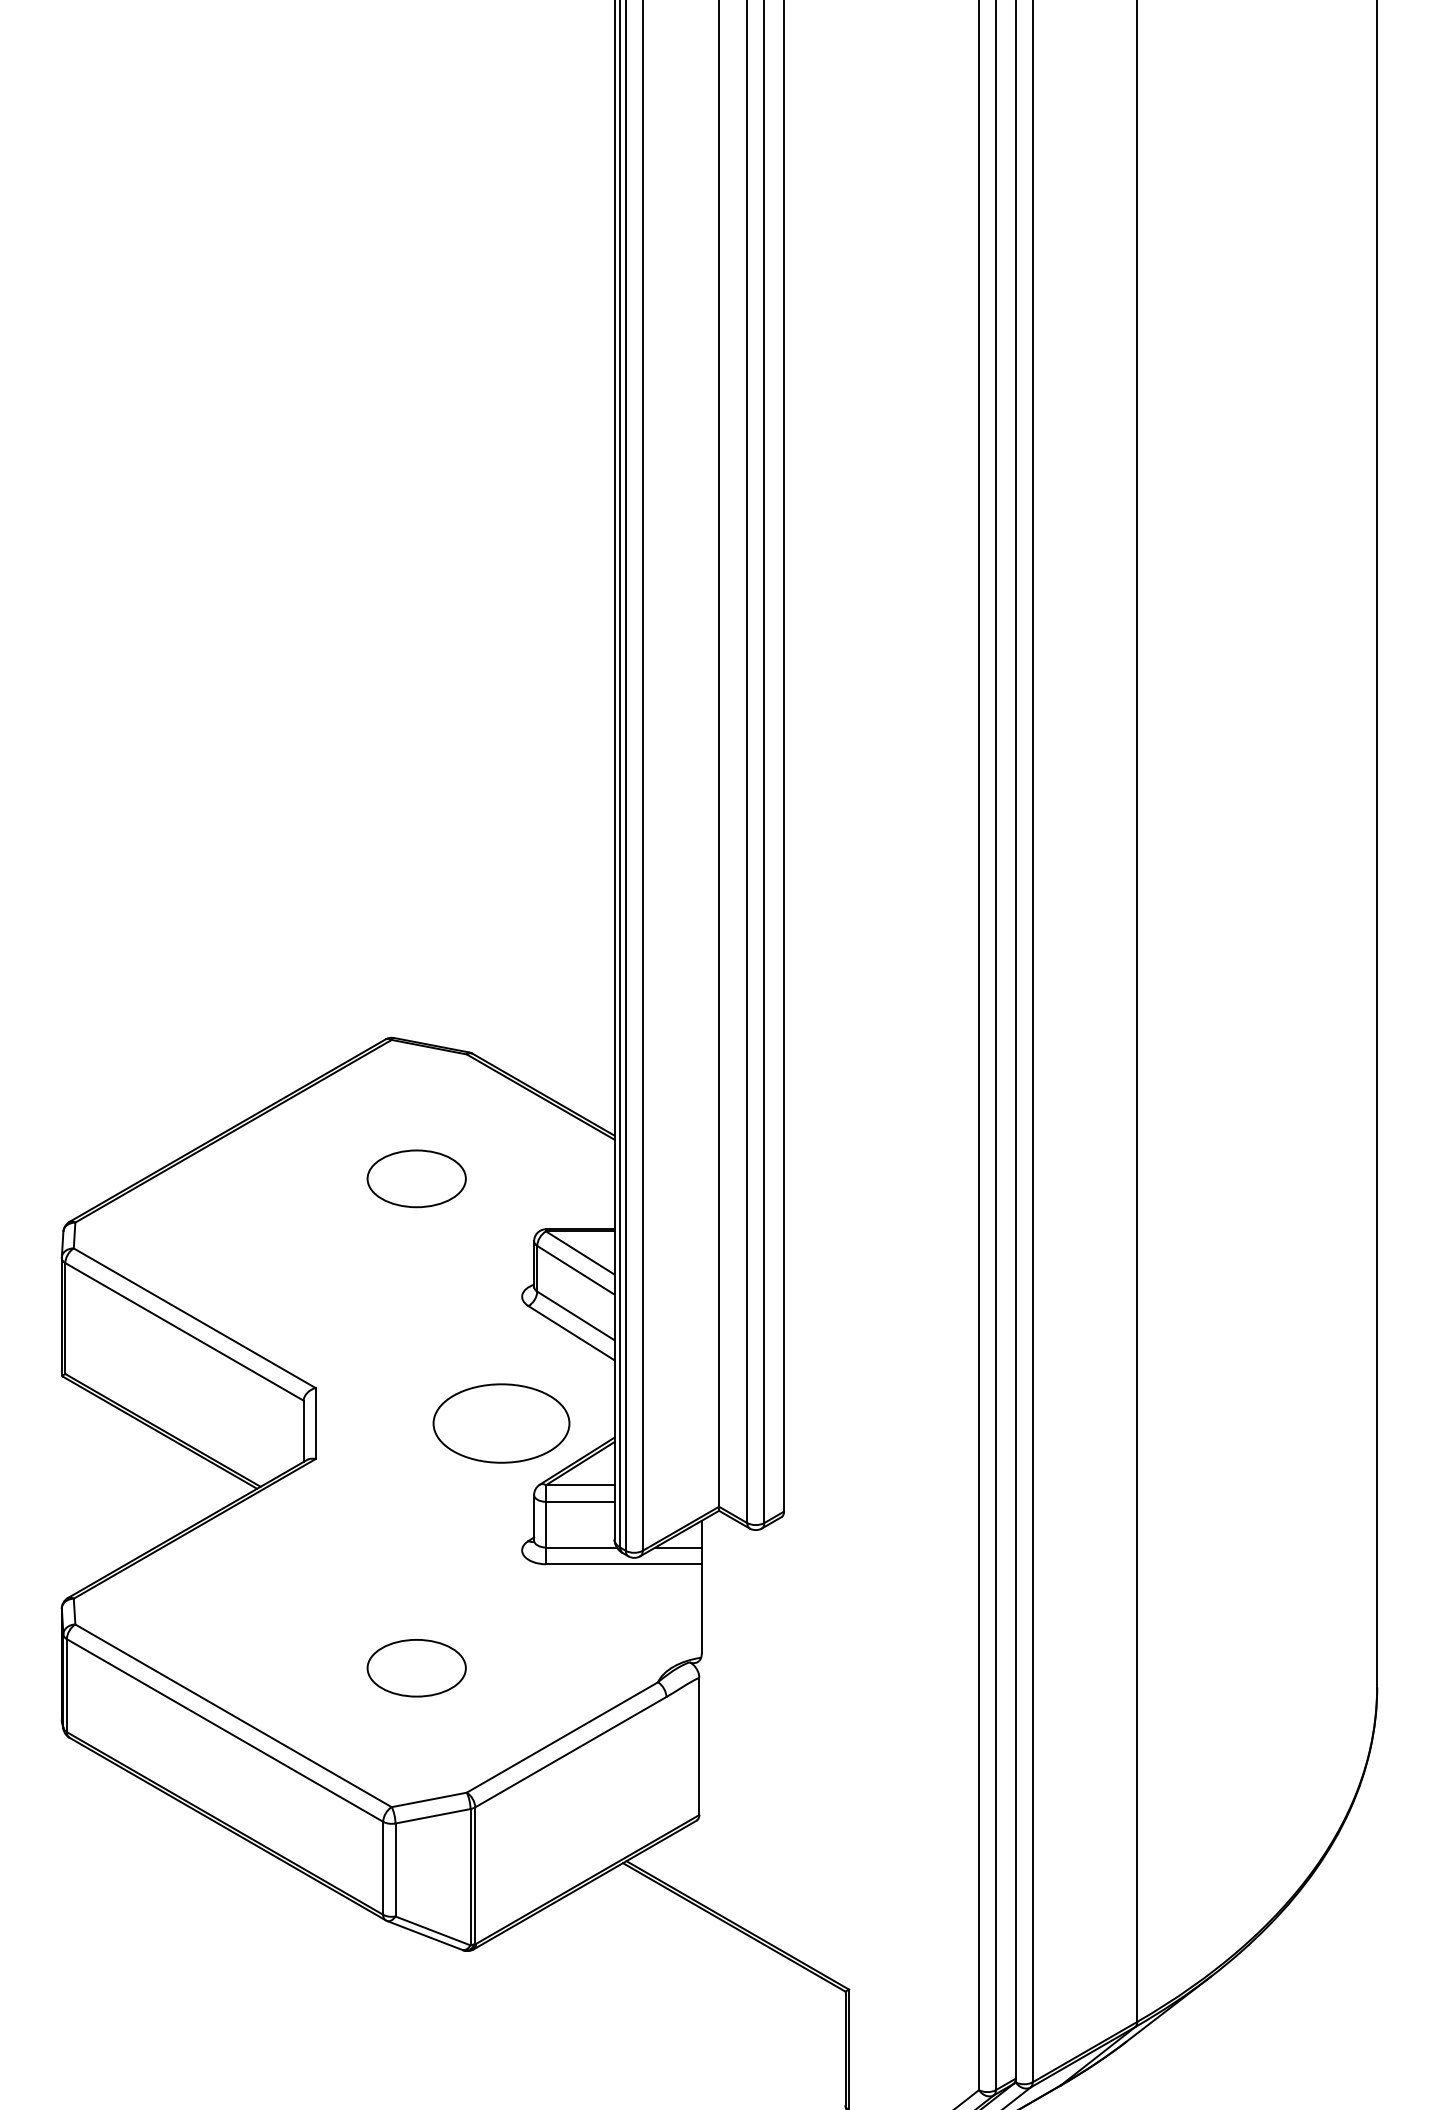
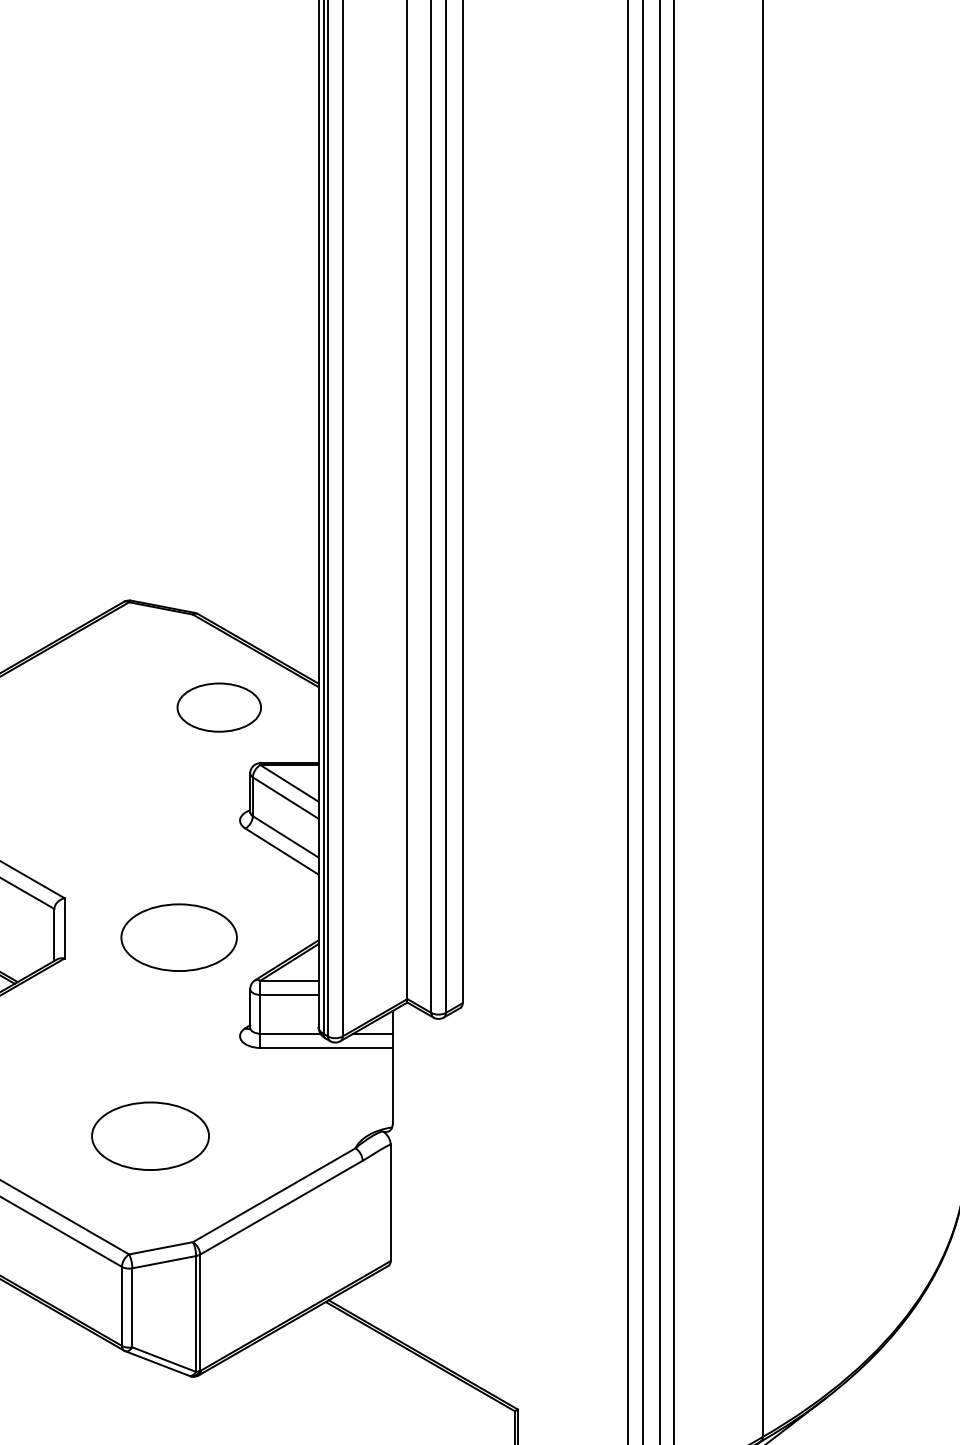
part: (416, 1178) -> (219, 707), moved
part: (501, 1423) -> (179, 937), moved
part: (416, 1668) -> (150, 1136), size x1.4

